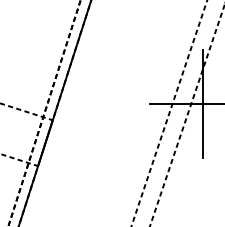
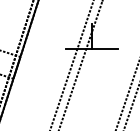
line: (204, 131) -> (92, 62), removed

